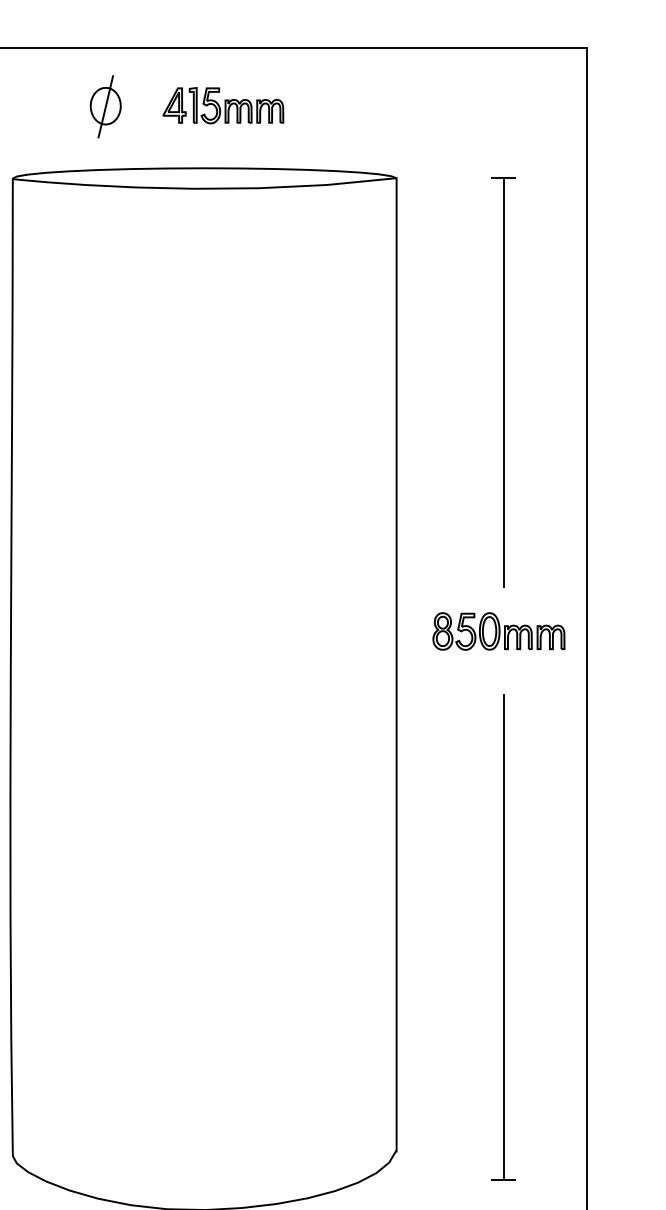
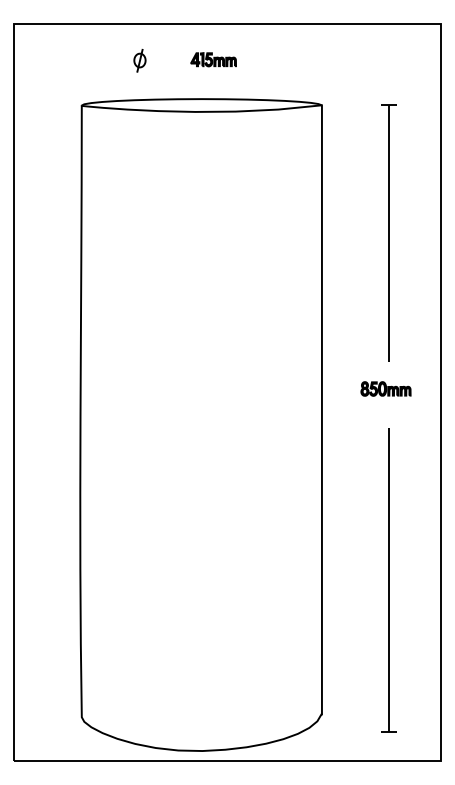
part: (223, 104) -> (213, 59), size x0.6
part: (105, 106) -> (139, 60), size x0.6
part: (498, 630) -> (385, 388), size x0.6

